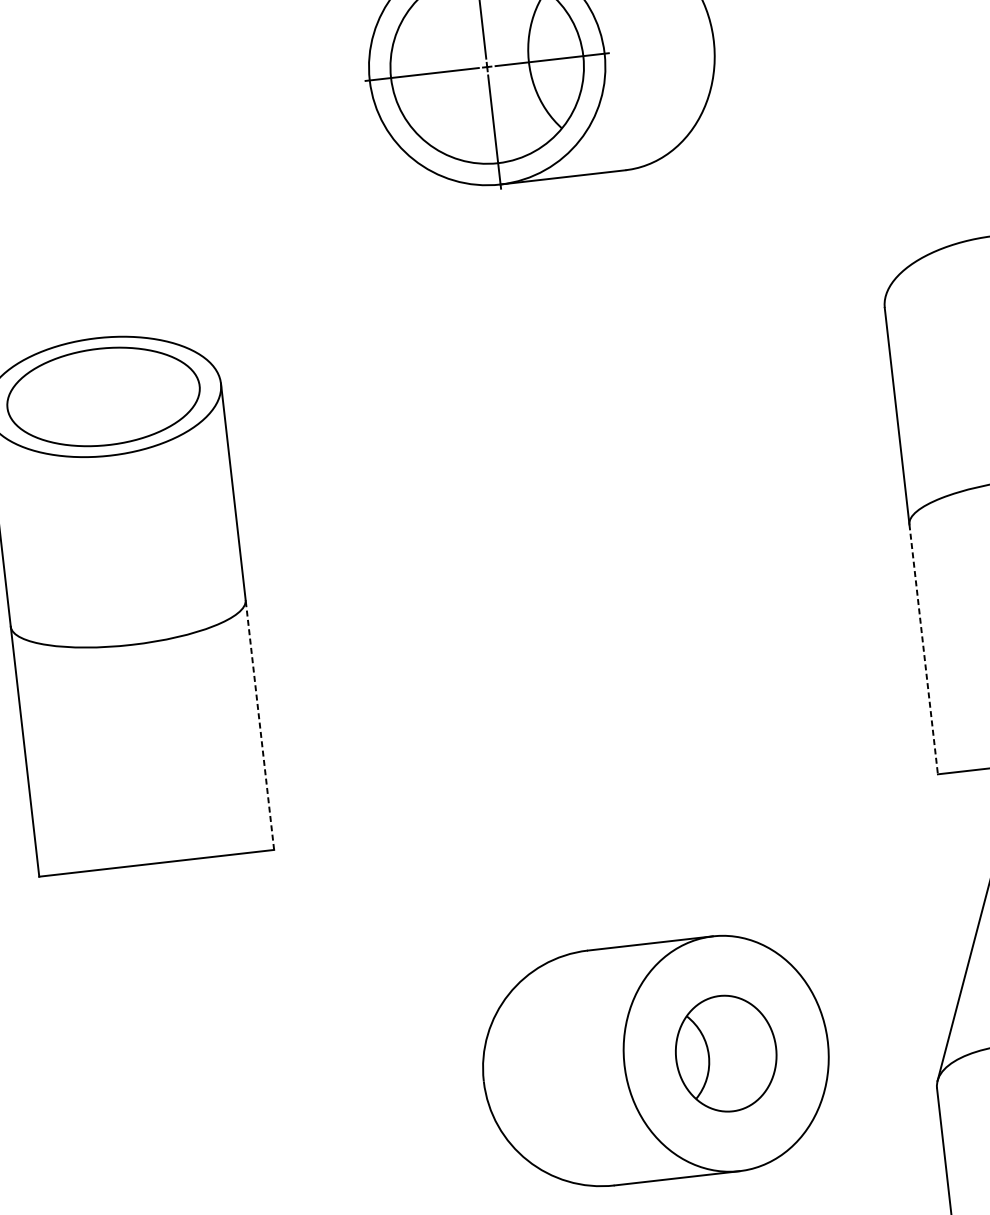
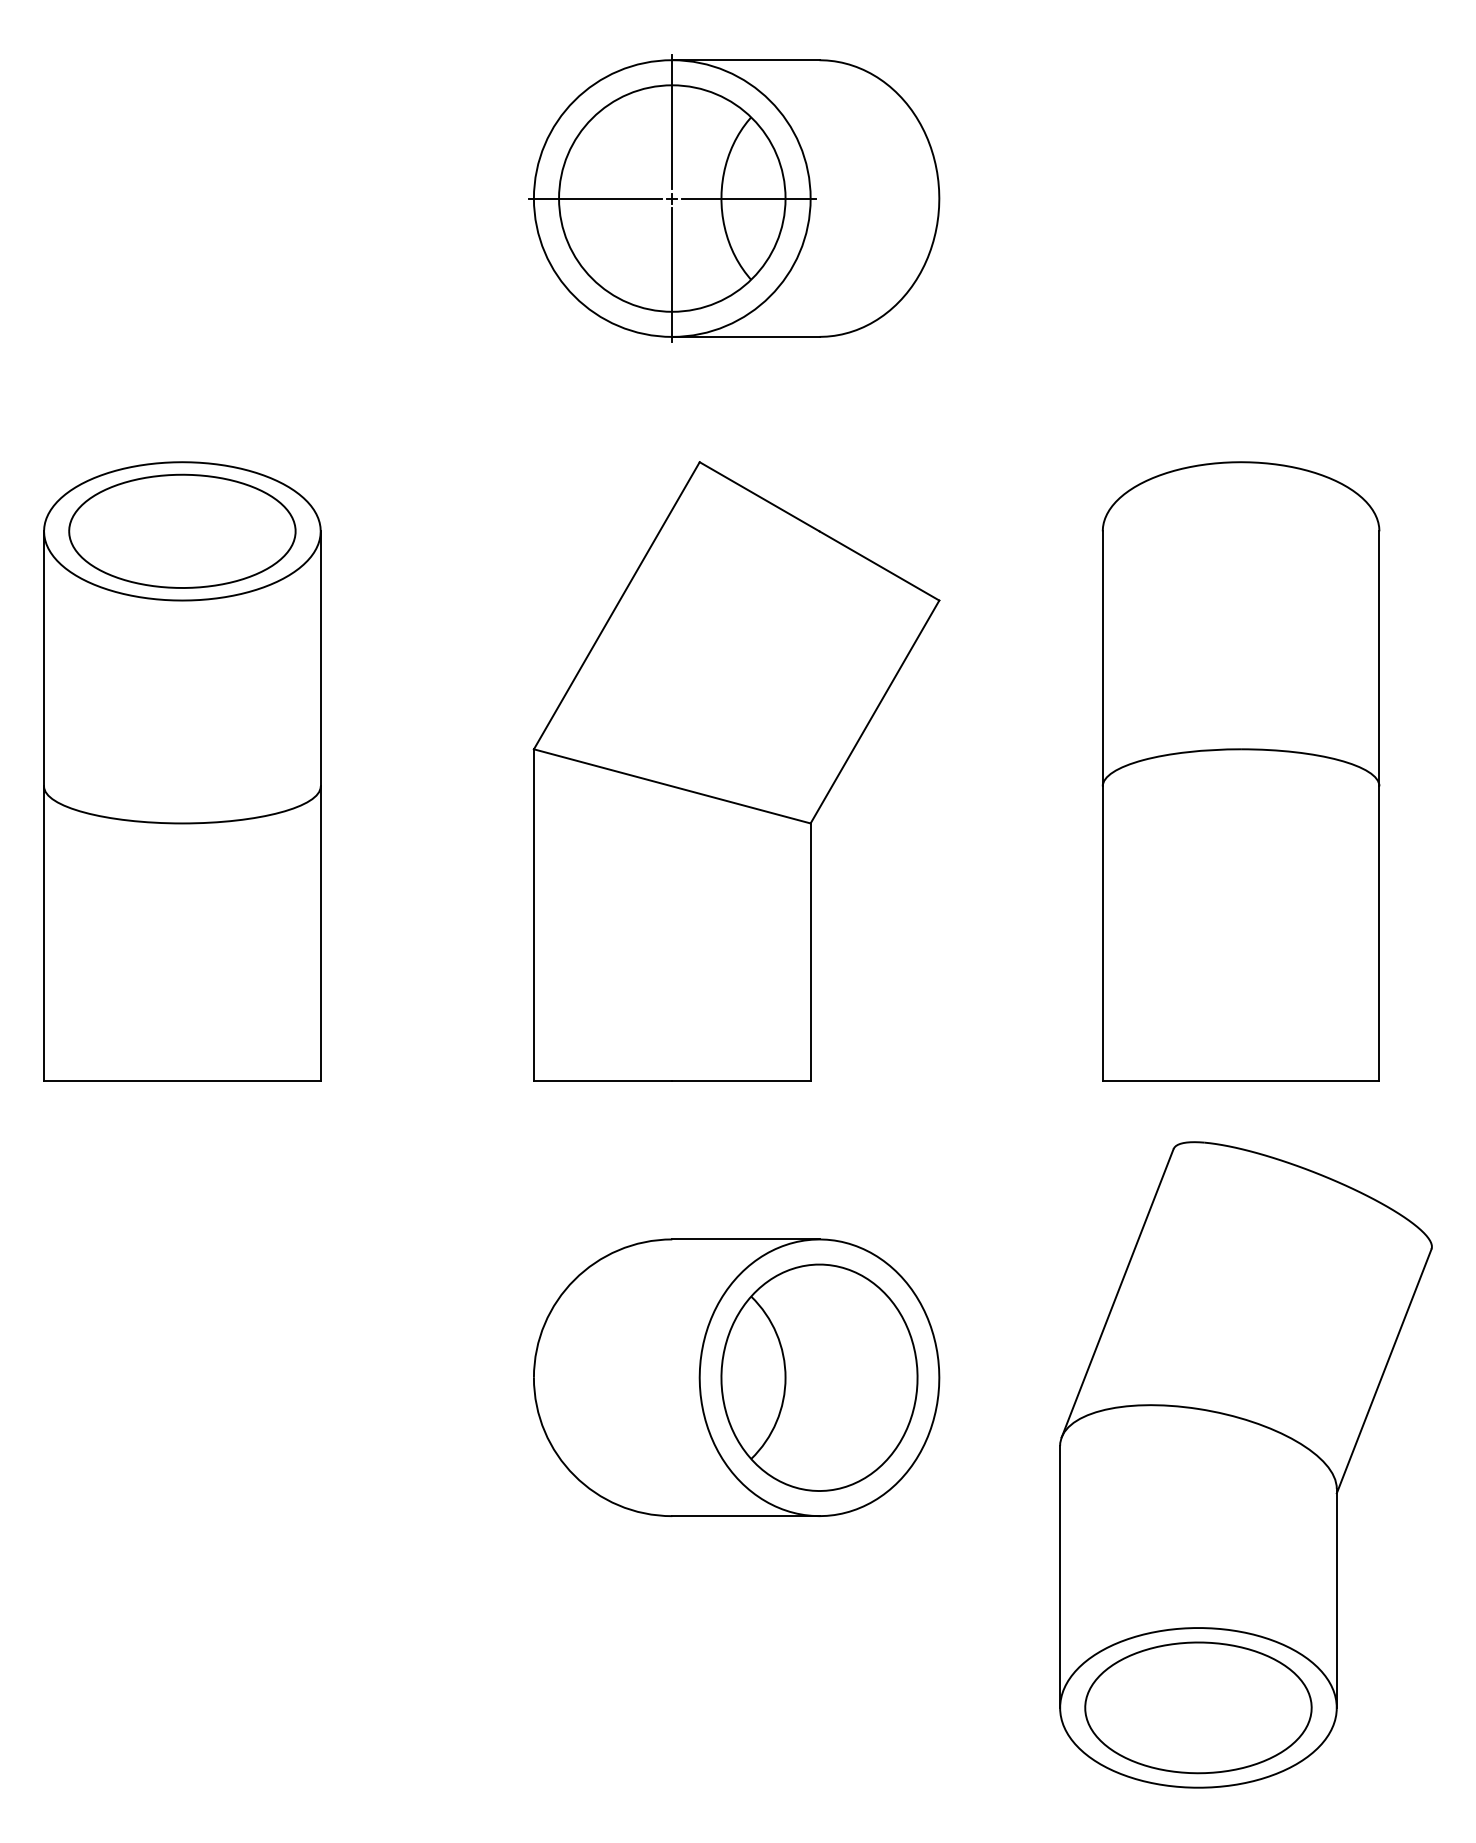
part: (597, 547) -> (736, 771), added
line: (923, 650) -> (1102, 934), dashed -> solid
line: (259, 724) -> (320, 933), dashed -> solid
part: (726, 1053) -> (819, 1377), size x1.67

